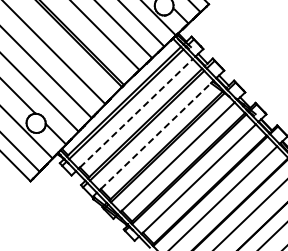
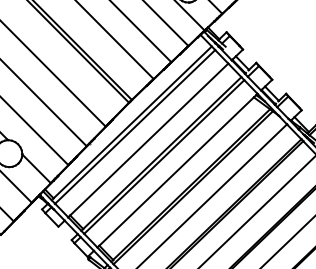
line: (136, 112) -> (149, 138), dashed -> solid
line: (156, 135) -> (177, 170), dashed -> solid

